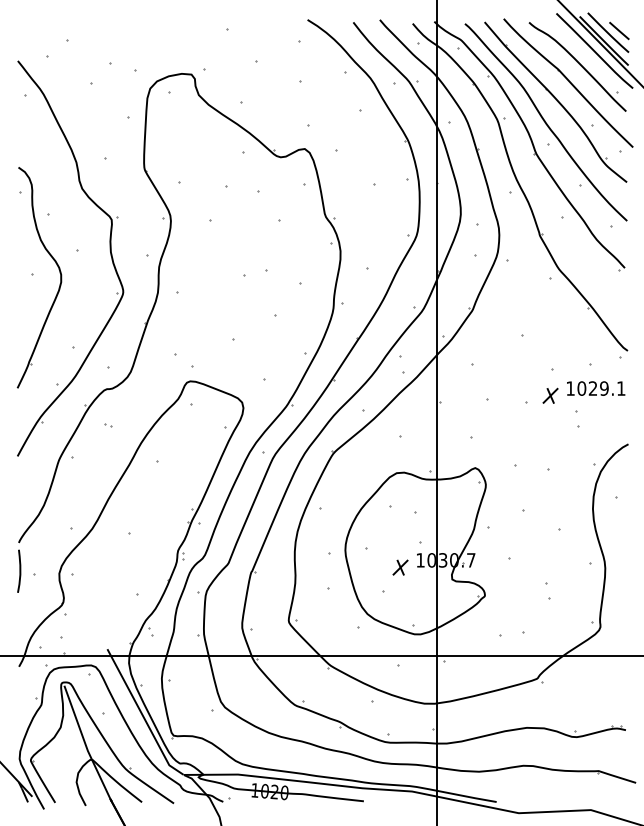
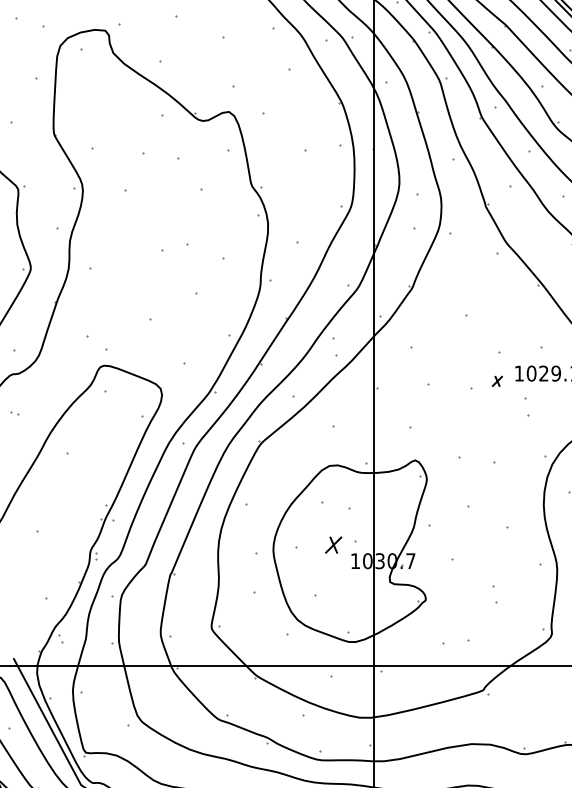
part: (550, 395) -> (497, 381), size x0.6
part: (400, 567) -> (333, 544), moved

